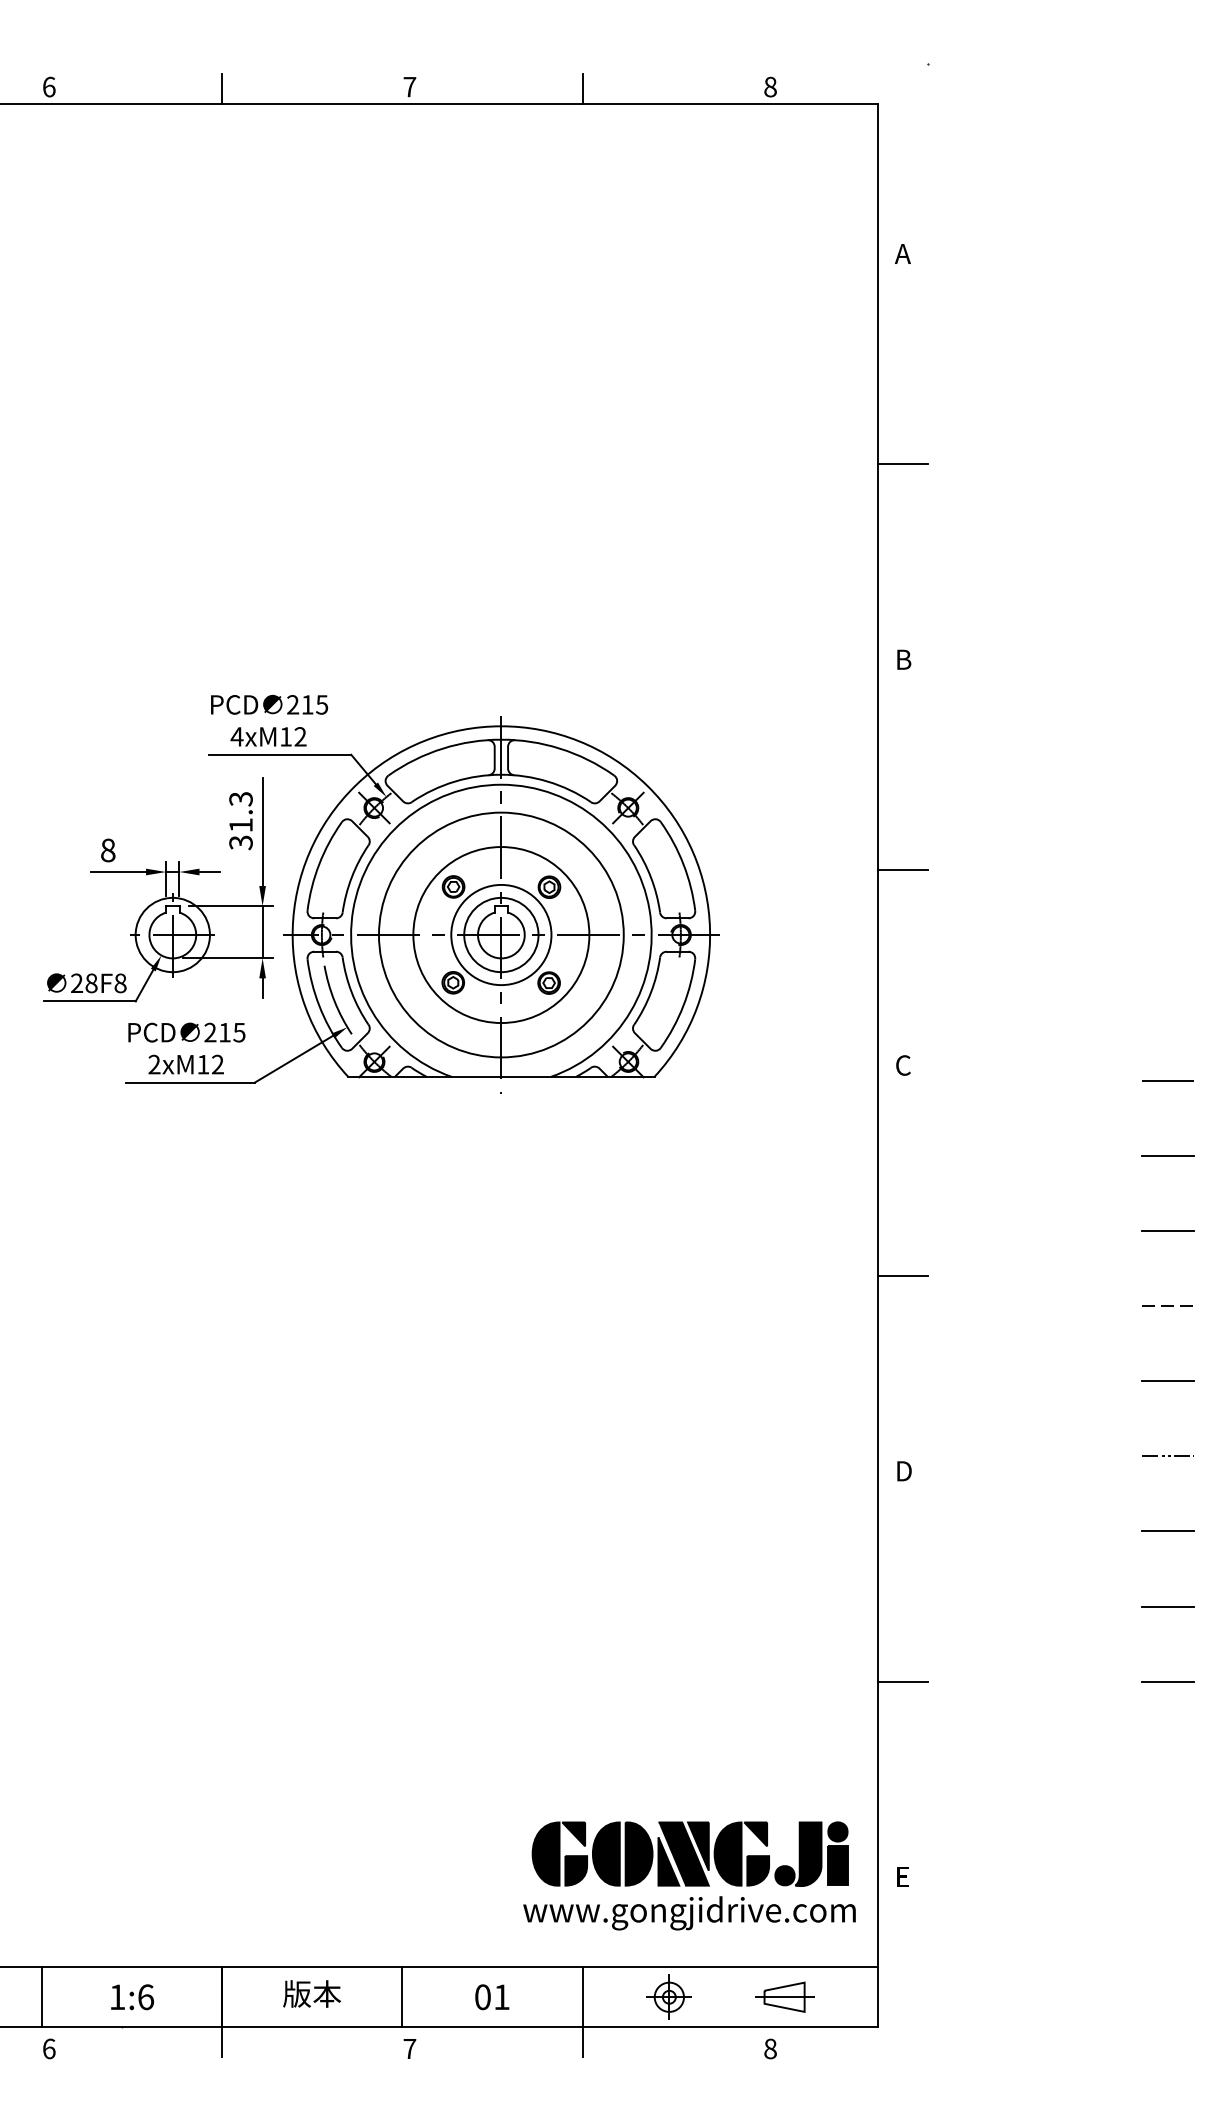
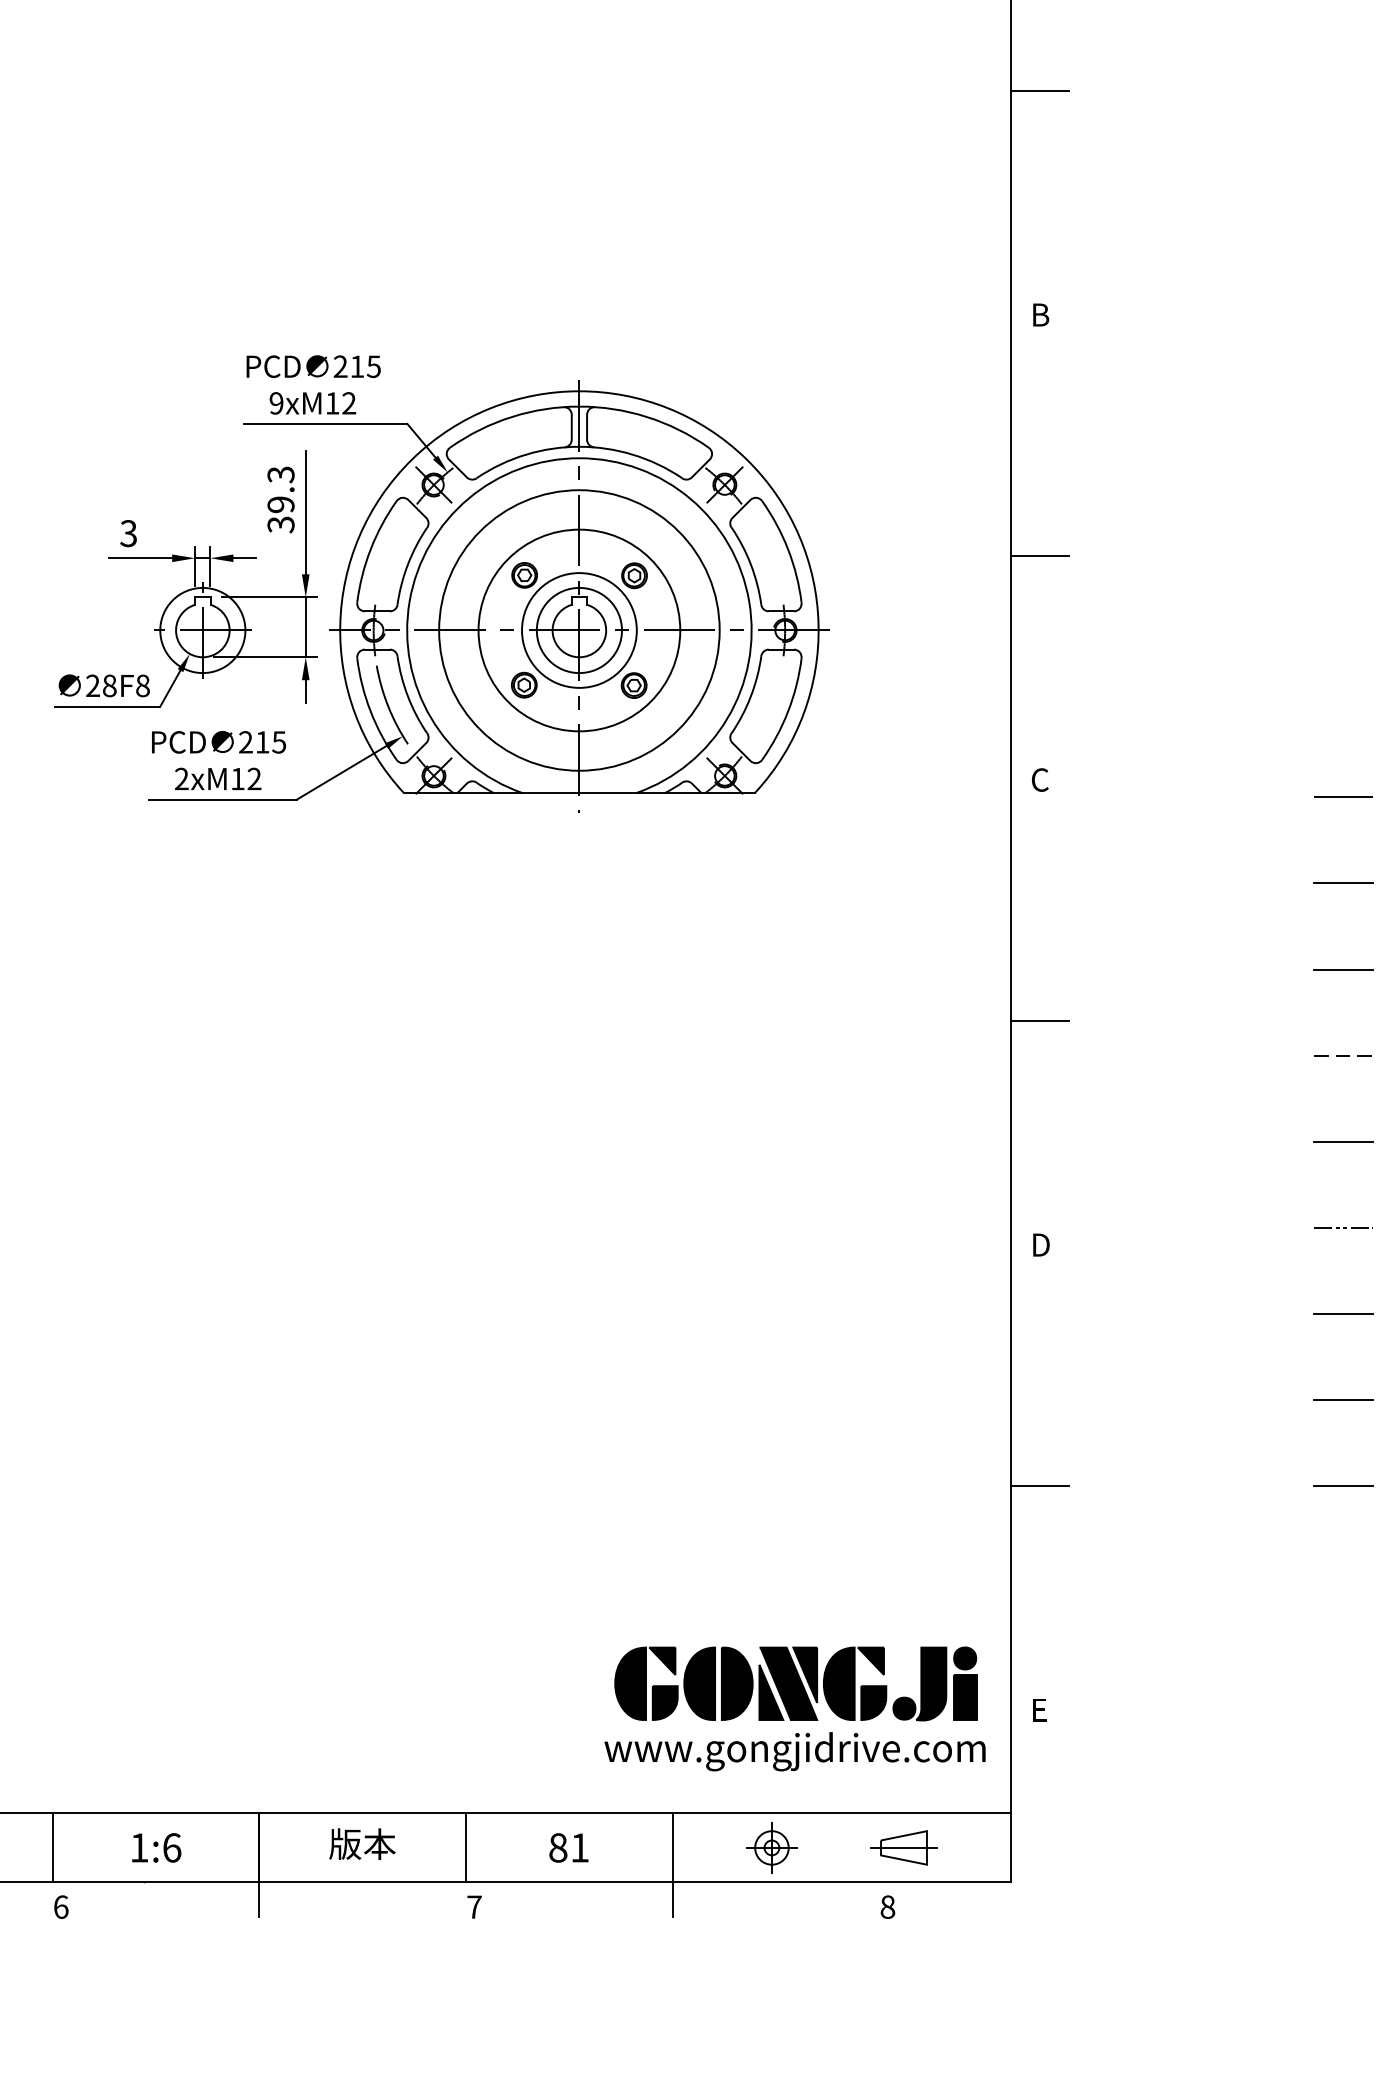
text: (236, 736) -> (275, 402), 4xM12 -> 9xM12
text: (240, 825) -> (280, 504), 31.3 -> 39.3
text: (107, 850) -> (127, 533), 8 -> 3
text: (482, 1996) -> (557, 1847), 01 -> 81

